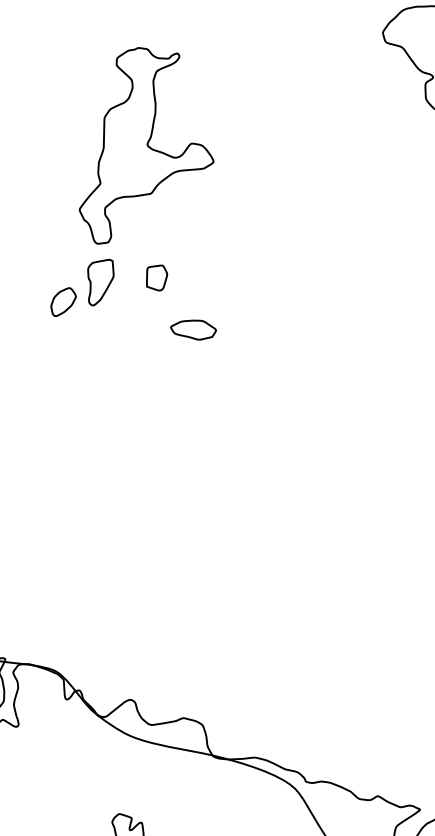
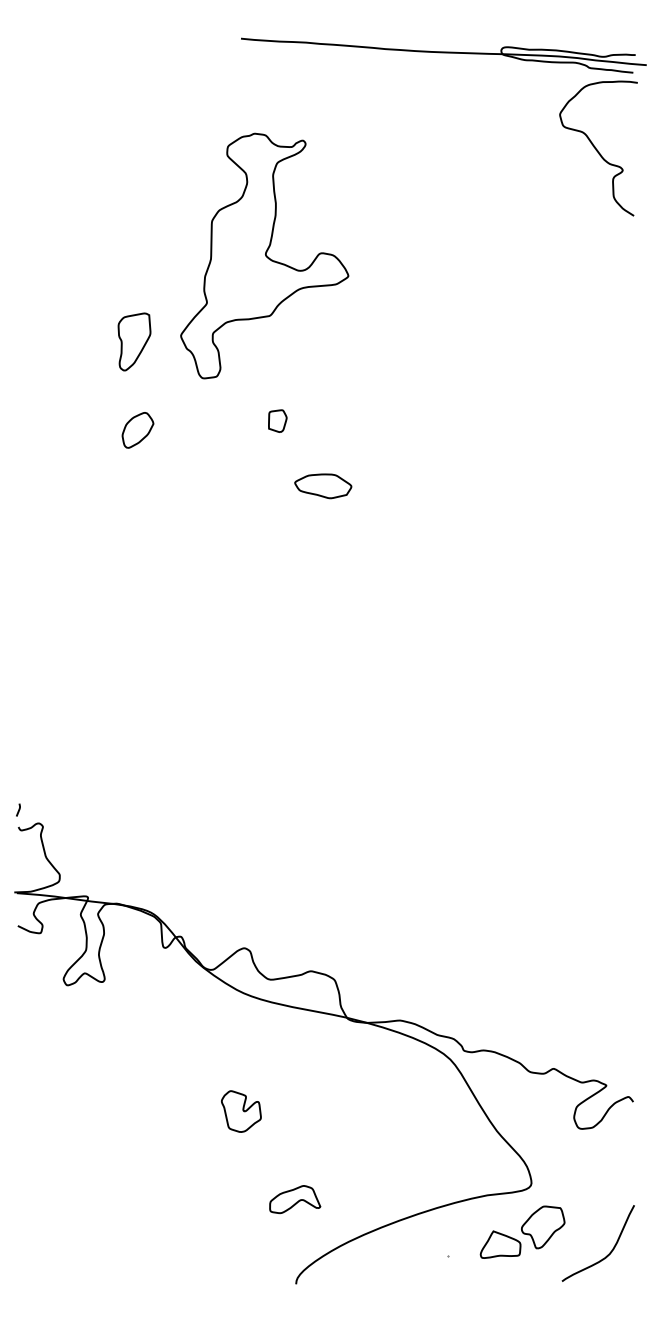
part: (156, 277) -> (277, 420), size x0.7
part: (100, 282) -> (134, 341), moved
part: (63, 302) -> (137, 430), moved

